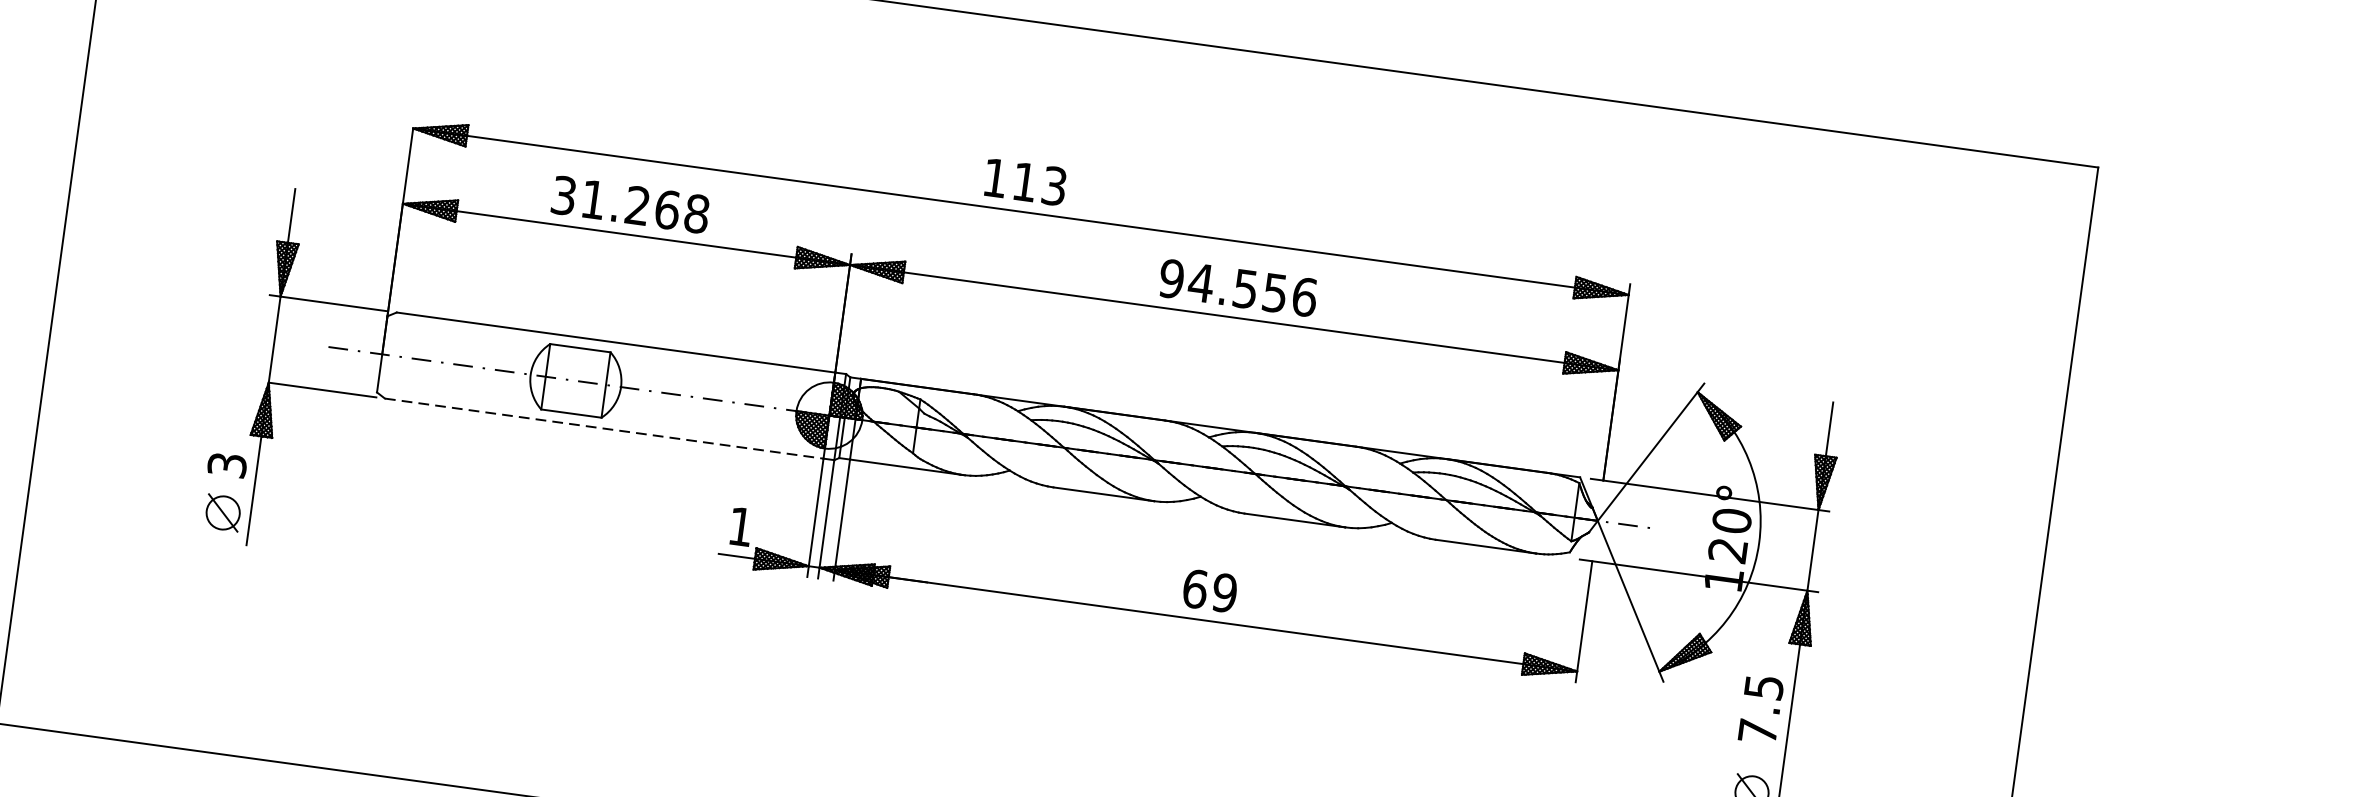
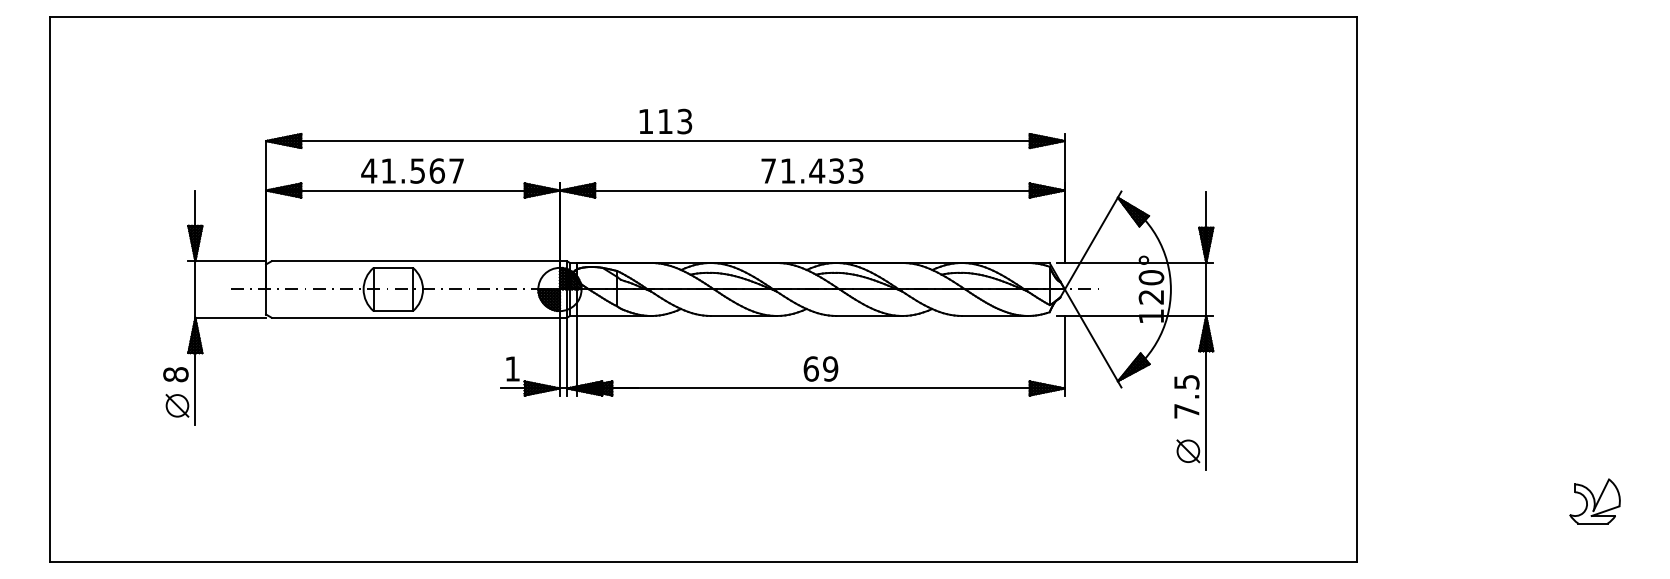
text: (629, 203) -> (412, 170), 31.268 -> 41.567
text: (1238, 287) -> (812, 170), 94.556 -> 71.433
line: (605, 428) -> (416, 317), dashed -> solid
text: (226, 464) -> (175, 374), 3 -> 8

